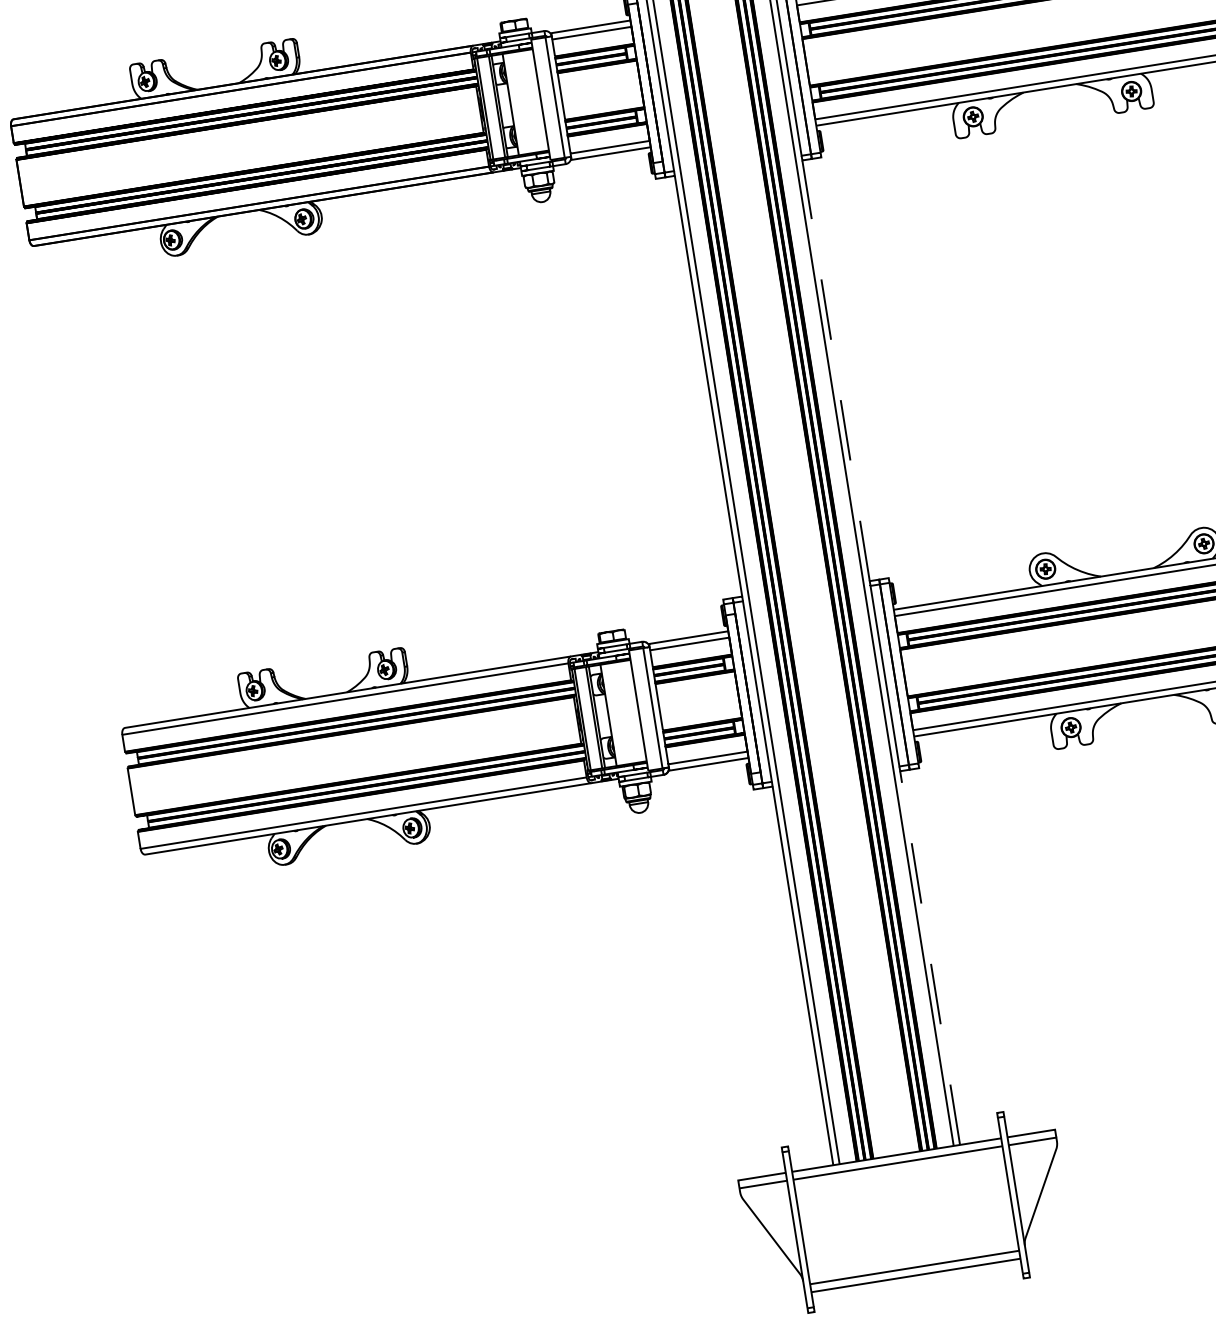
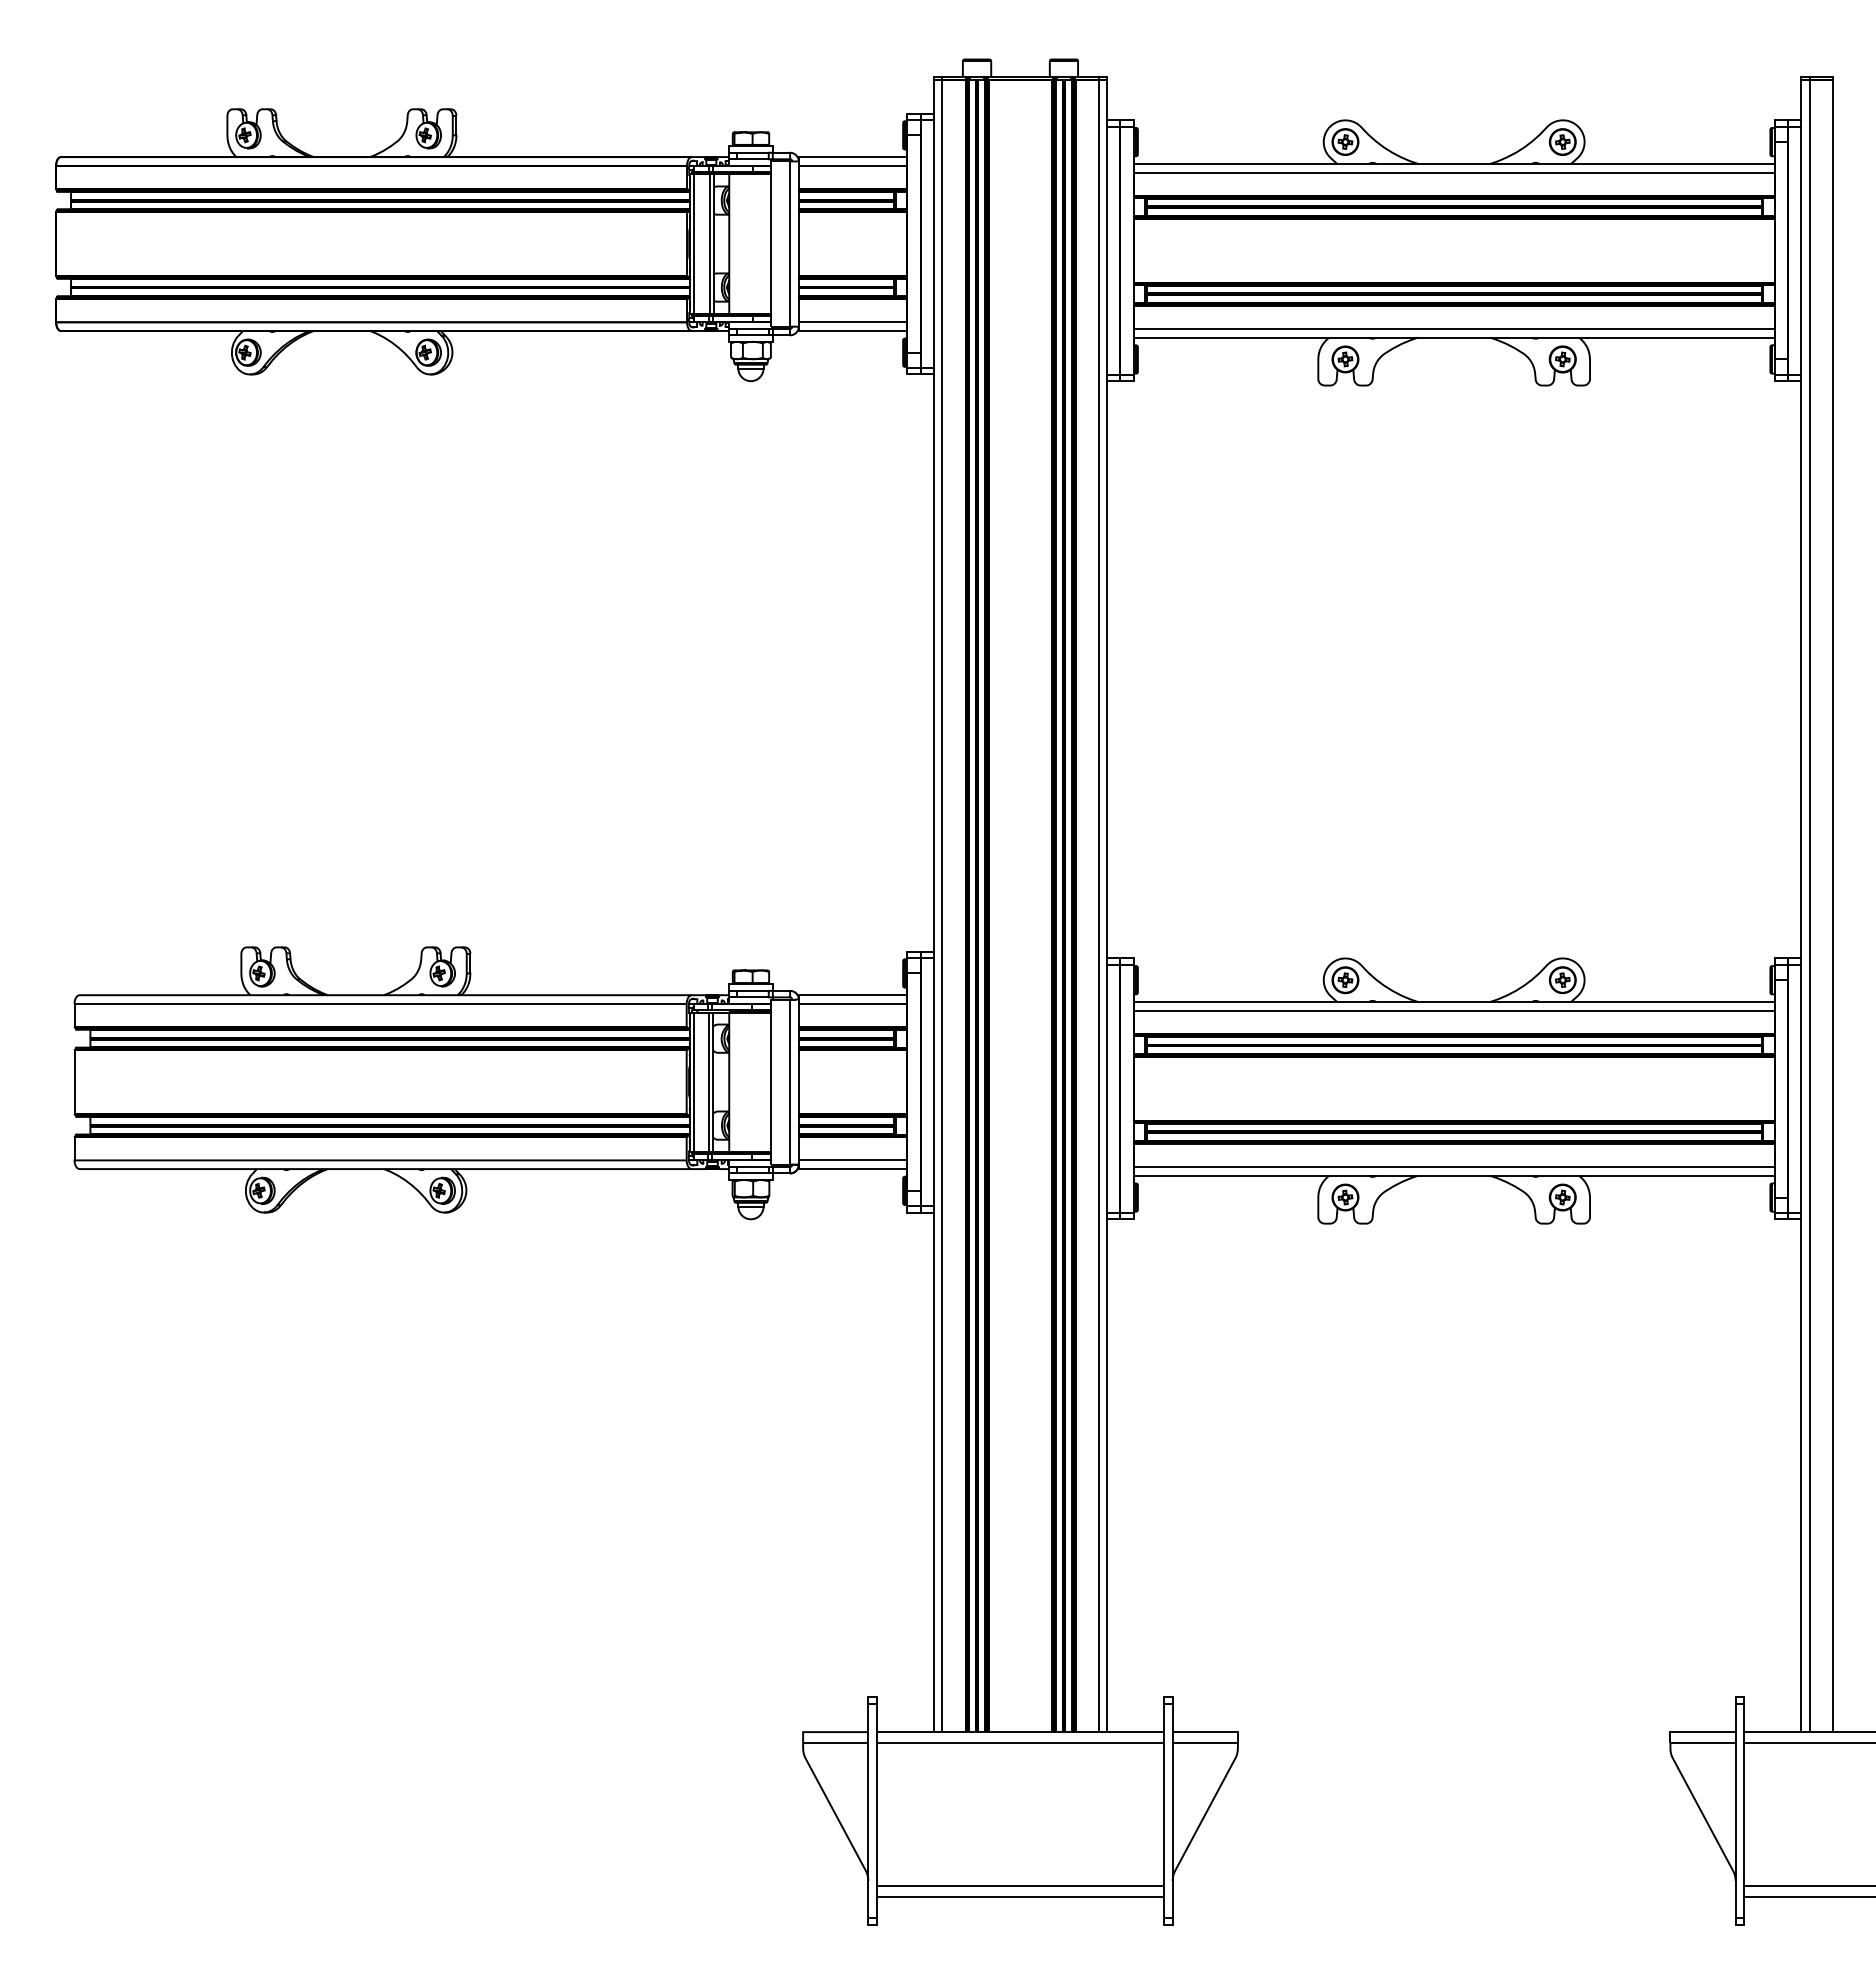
line: (836, 370) -> (1107, 669), dashed -> solid
line: (930, 957) -> (1107, 1475), dashed -> solid

